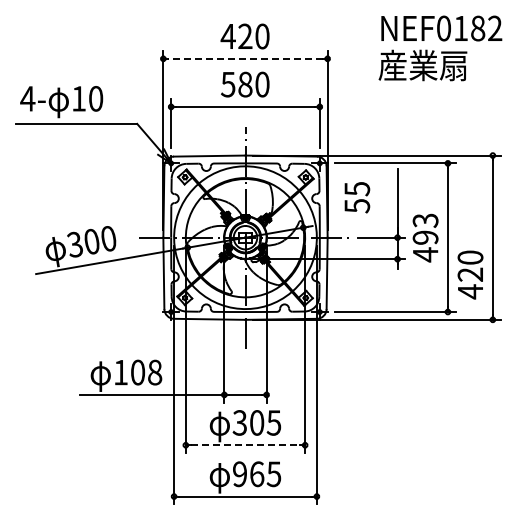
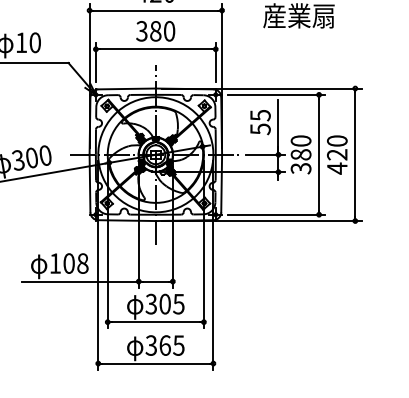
line: (245, 58) -> (155, 10), dashed -> solid
text: (228, 83) -> (142, 30), 580 -> 380
text: (357, 197) -> (260, 122), moved
text: (425, 237) -> (301, 154), 493 -> 380
text: (470, 274) -> (337, 154), moved
line: (245, 445) -> (155, 322), dashed -> solid
text: (239, 474) -> (151, 345), 965 -> 365

